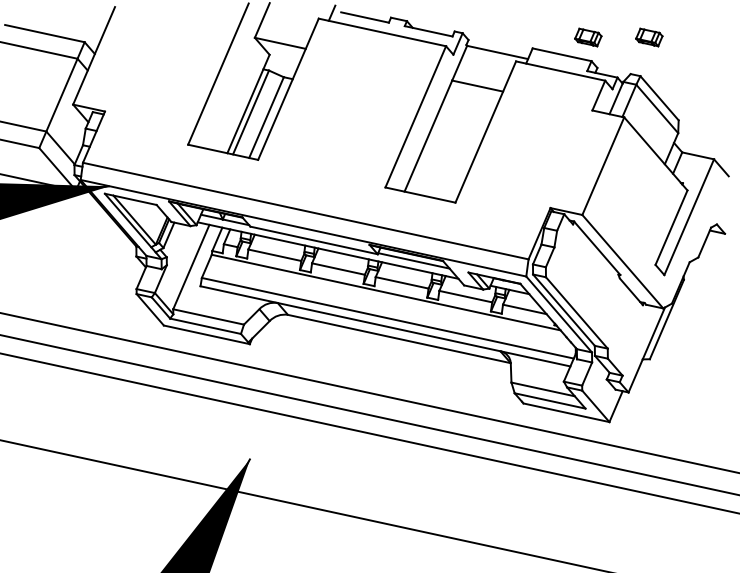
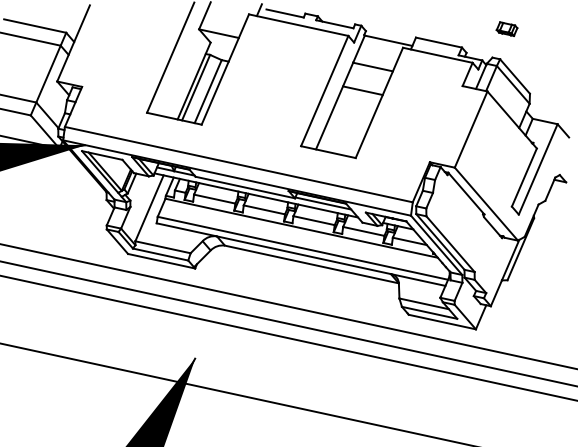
part: (588, 37) -> (459, 29), removed
line: (464, 115) -> (362, 90), added

